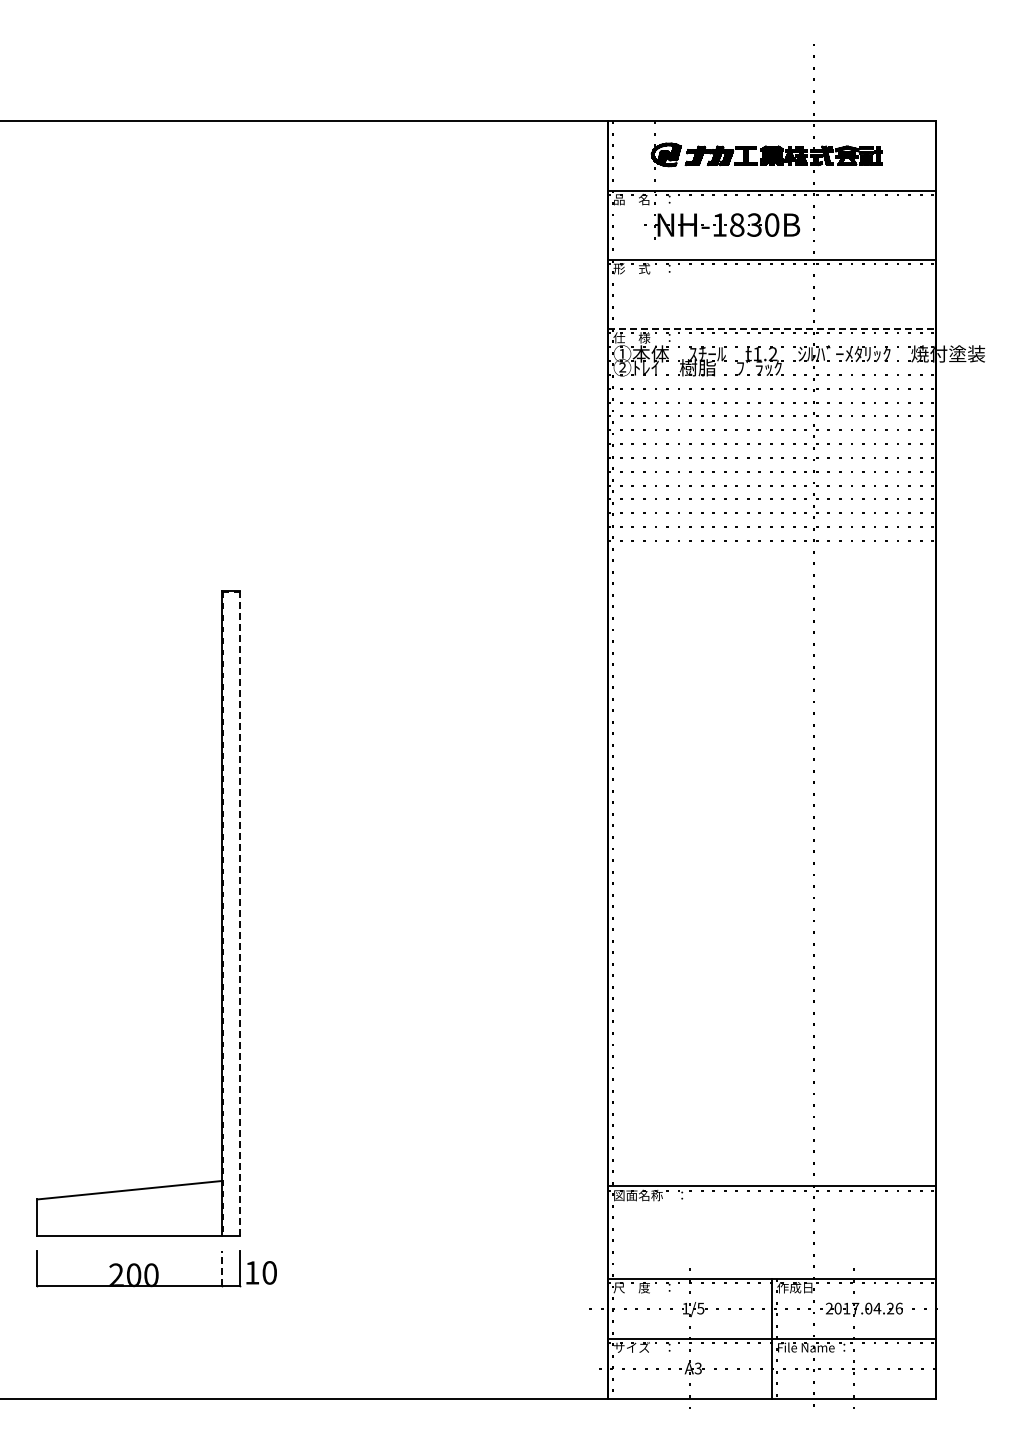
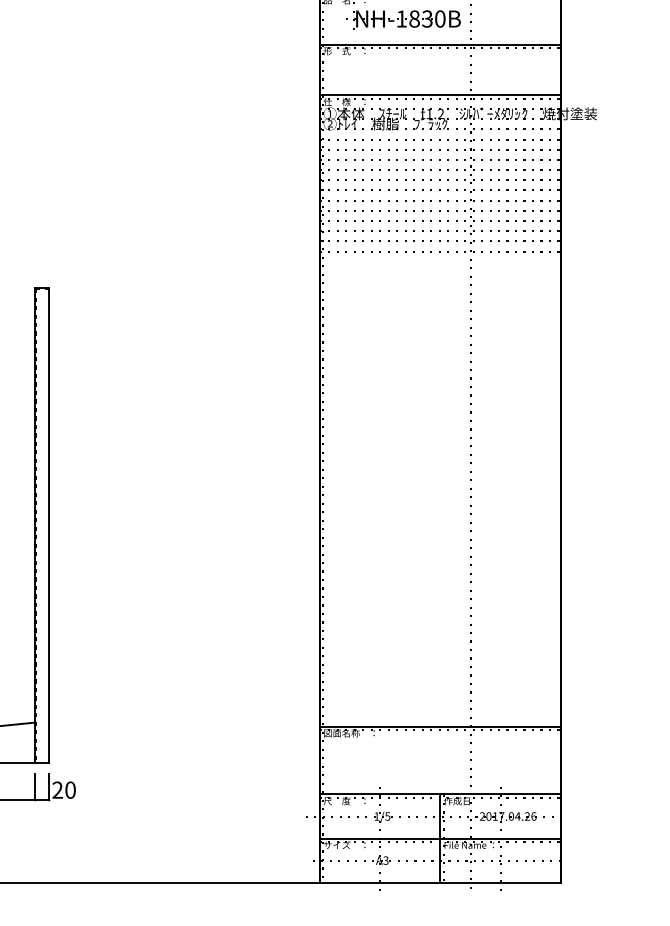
line: (772, 328) -> (440, 95), dashed -> solid
line: (240, 913) -> (49, 525), dashed -> solid
line: (221, 1268) -> (35, 786), dashed -> solid
text: (252, 1272) -> (57, 789), 10 -> 20

